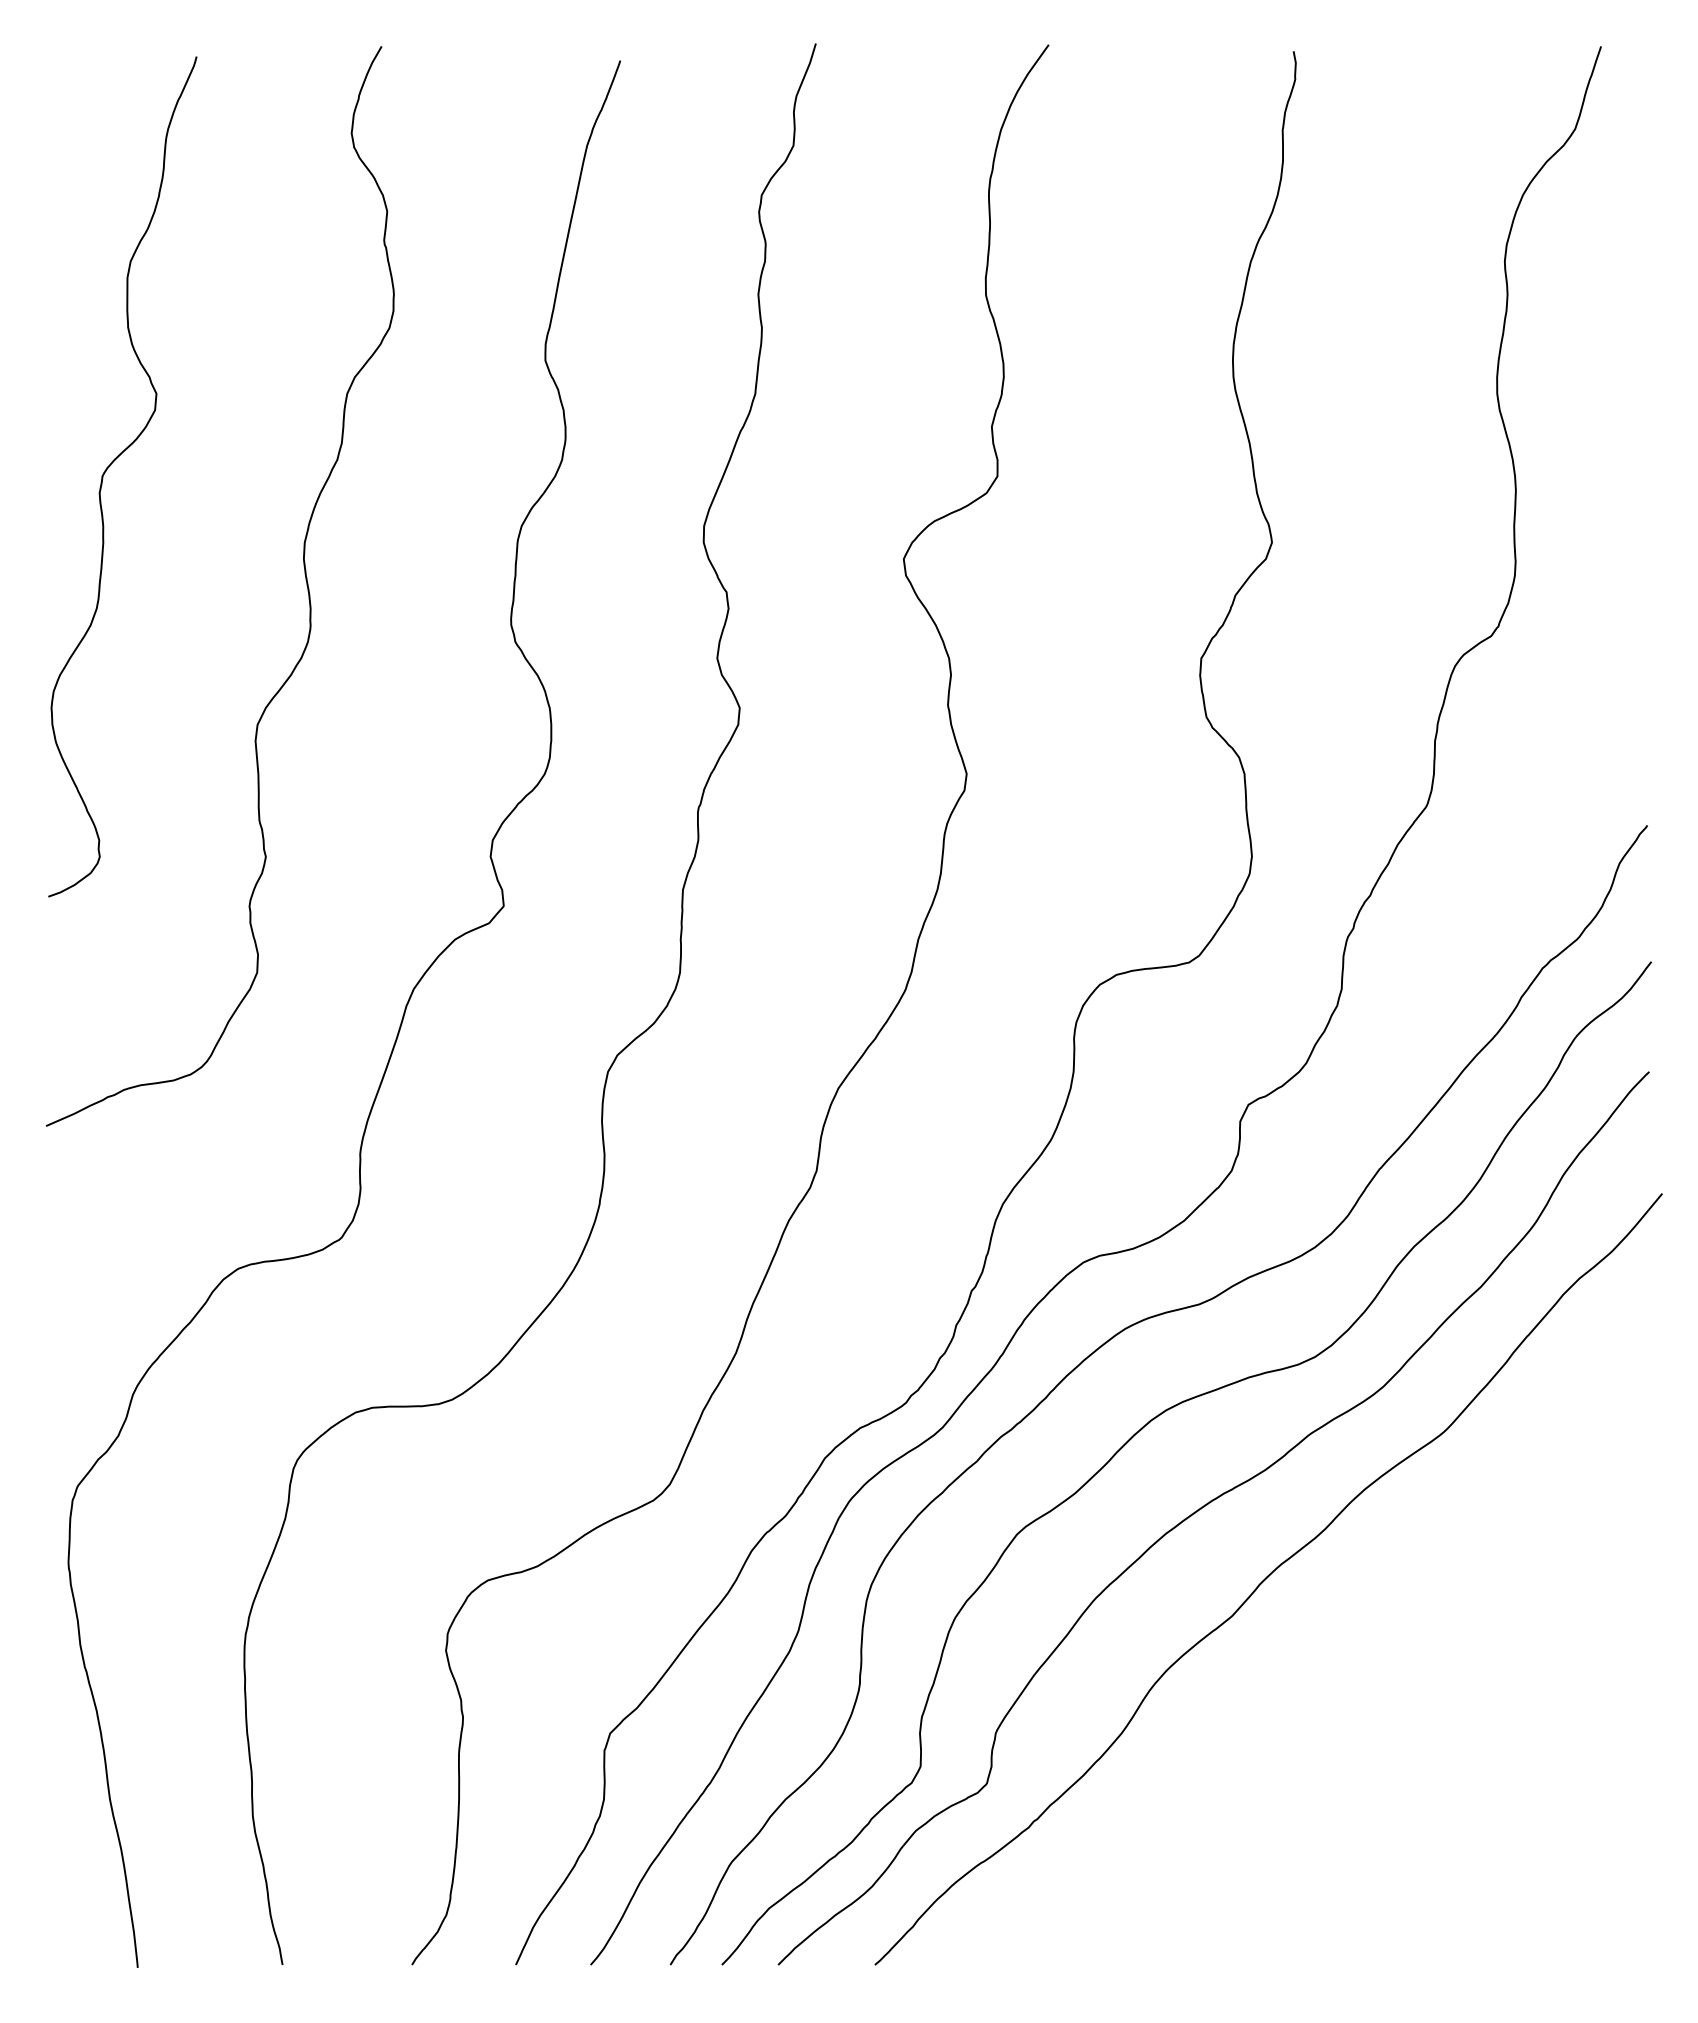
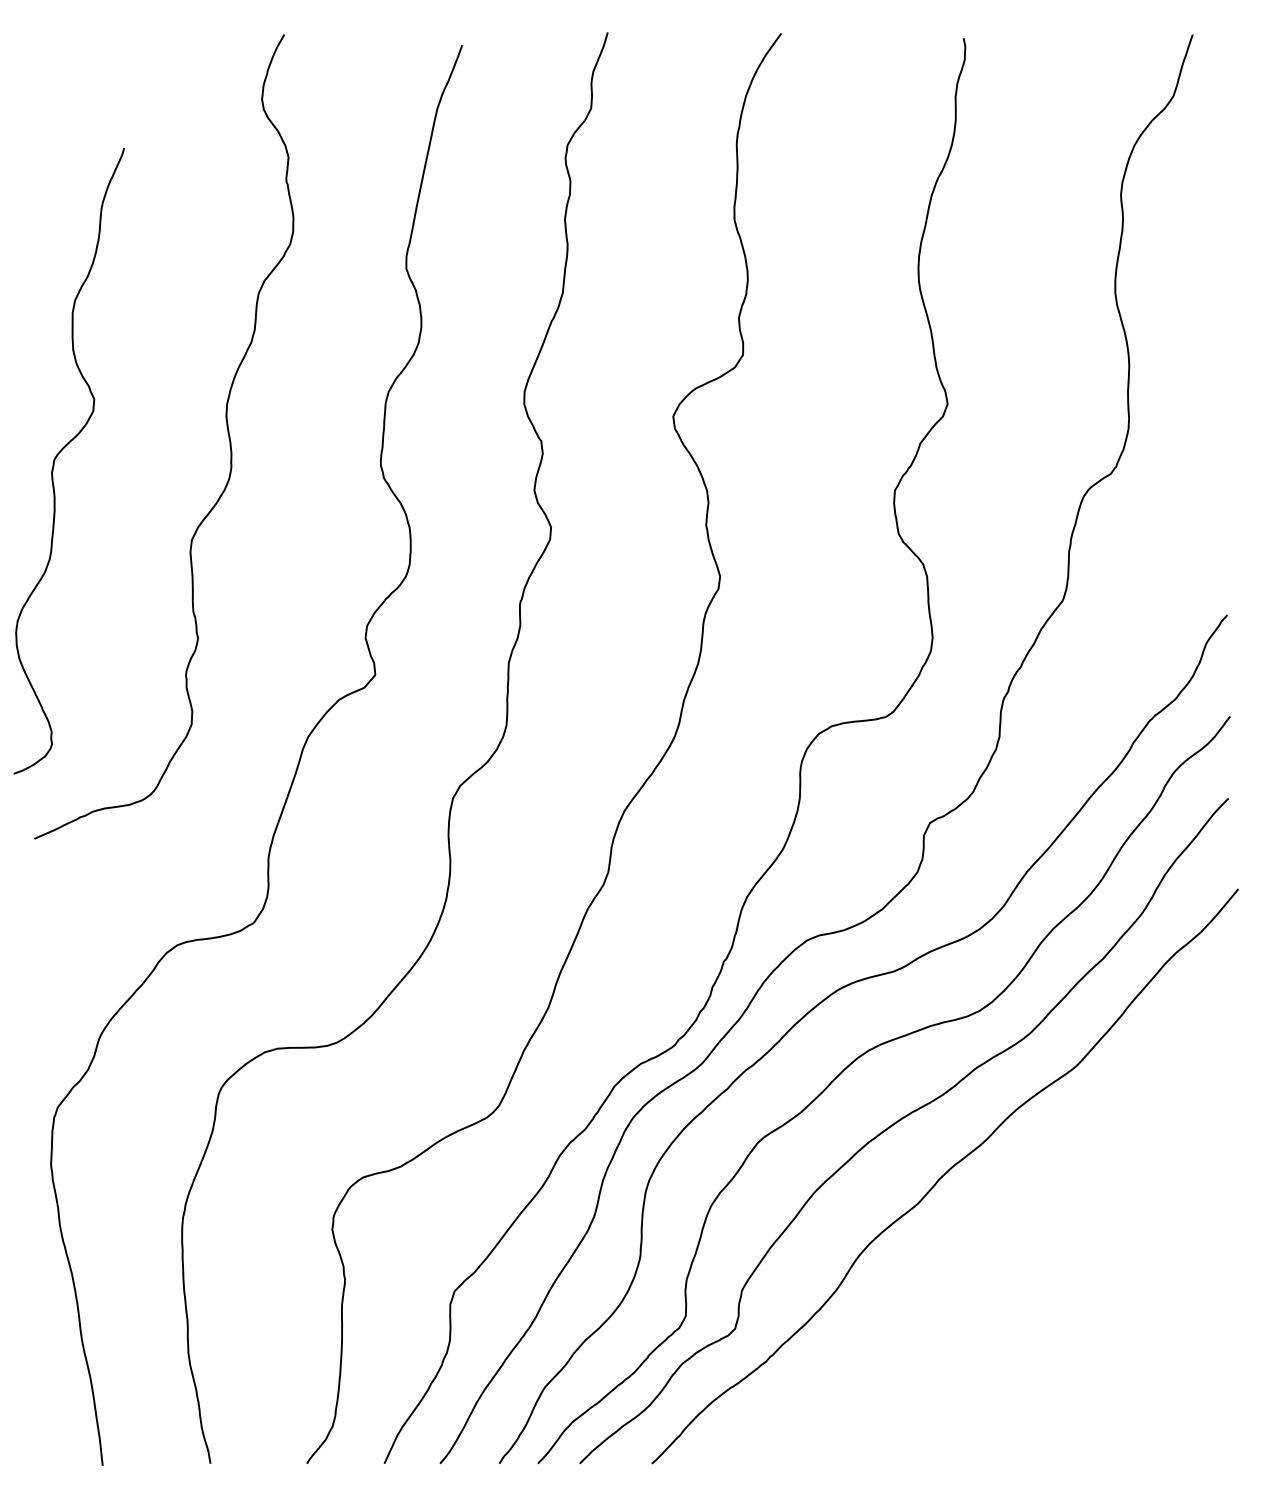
curve: (110, 466) -> (60, 453), moved

